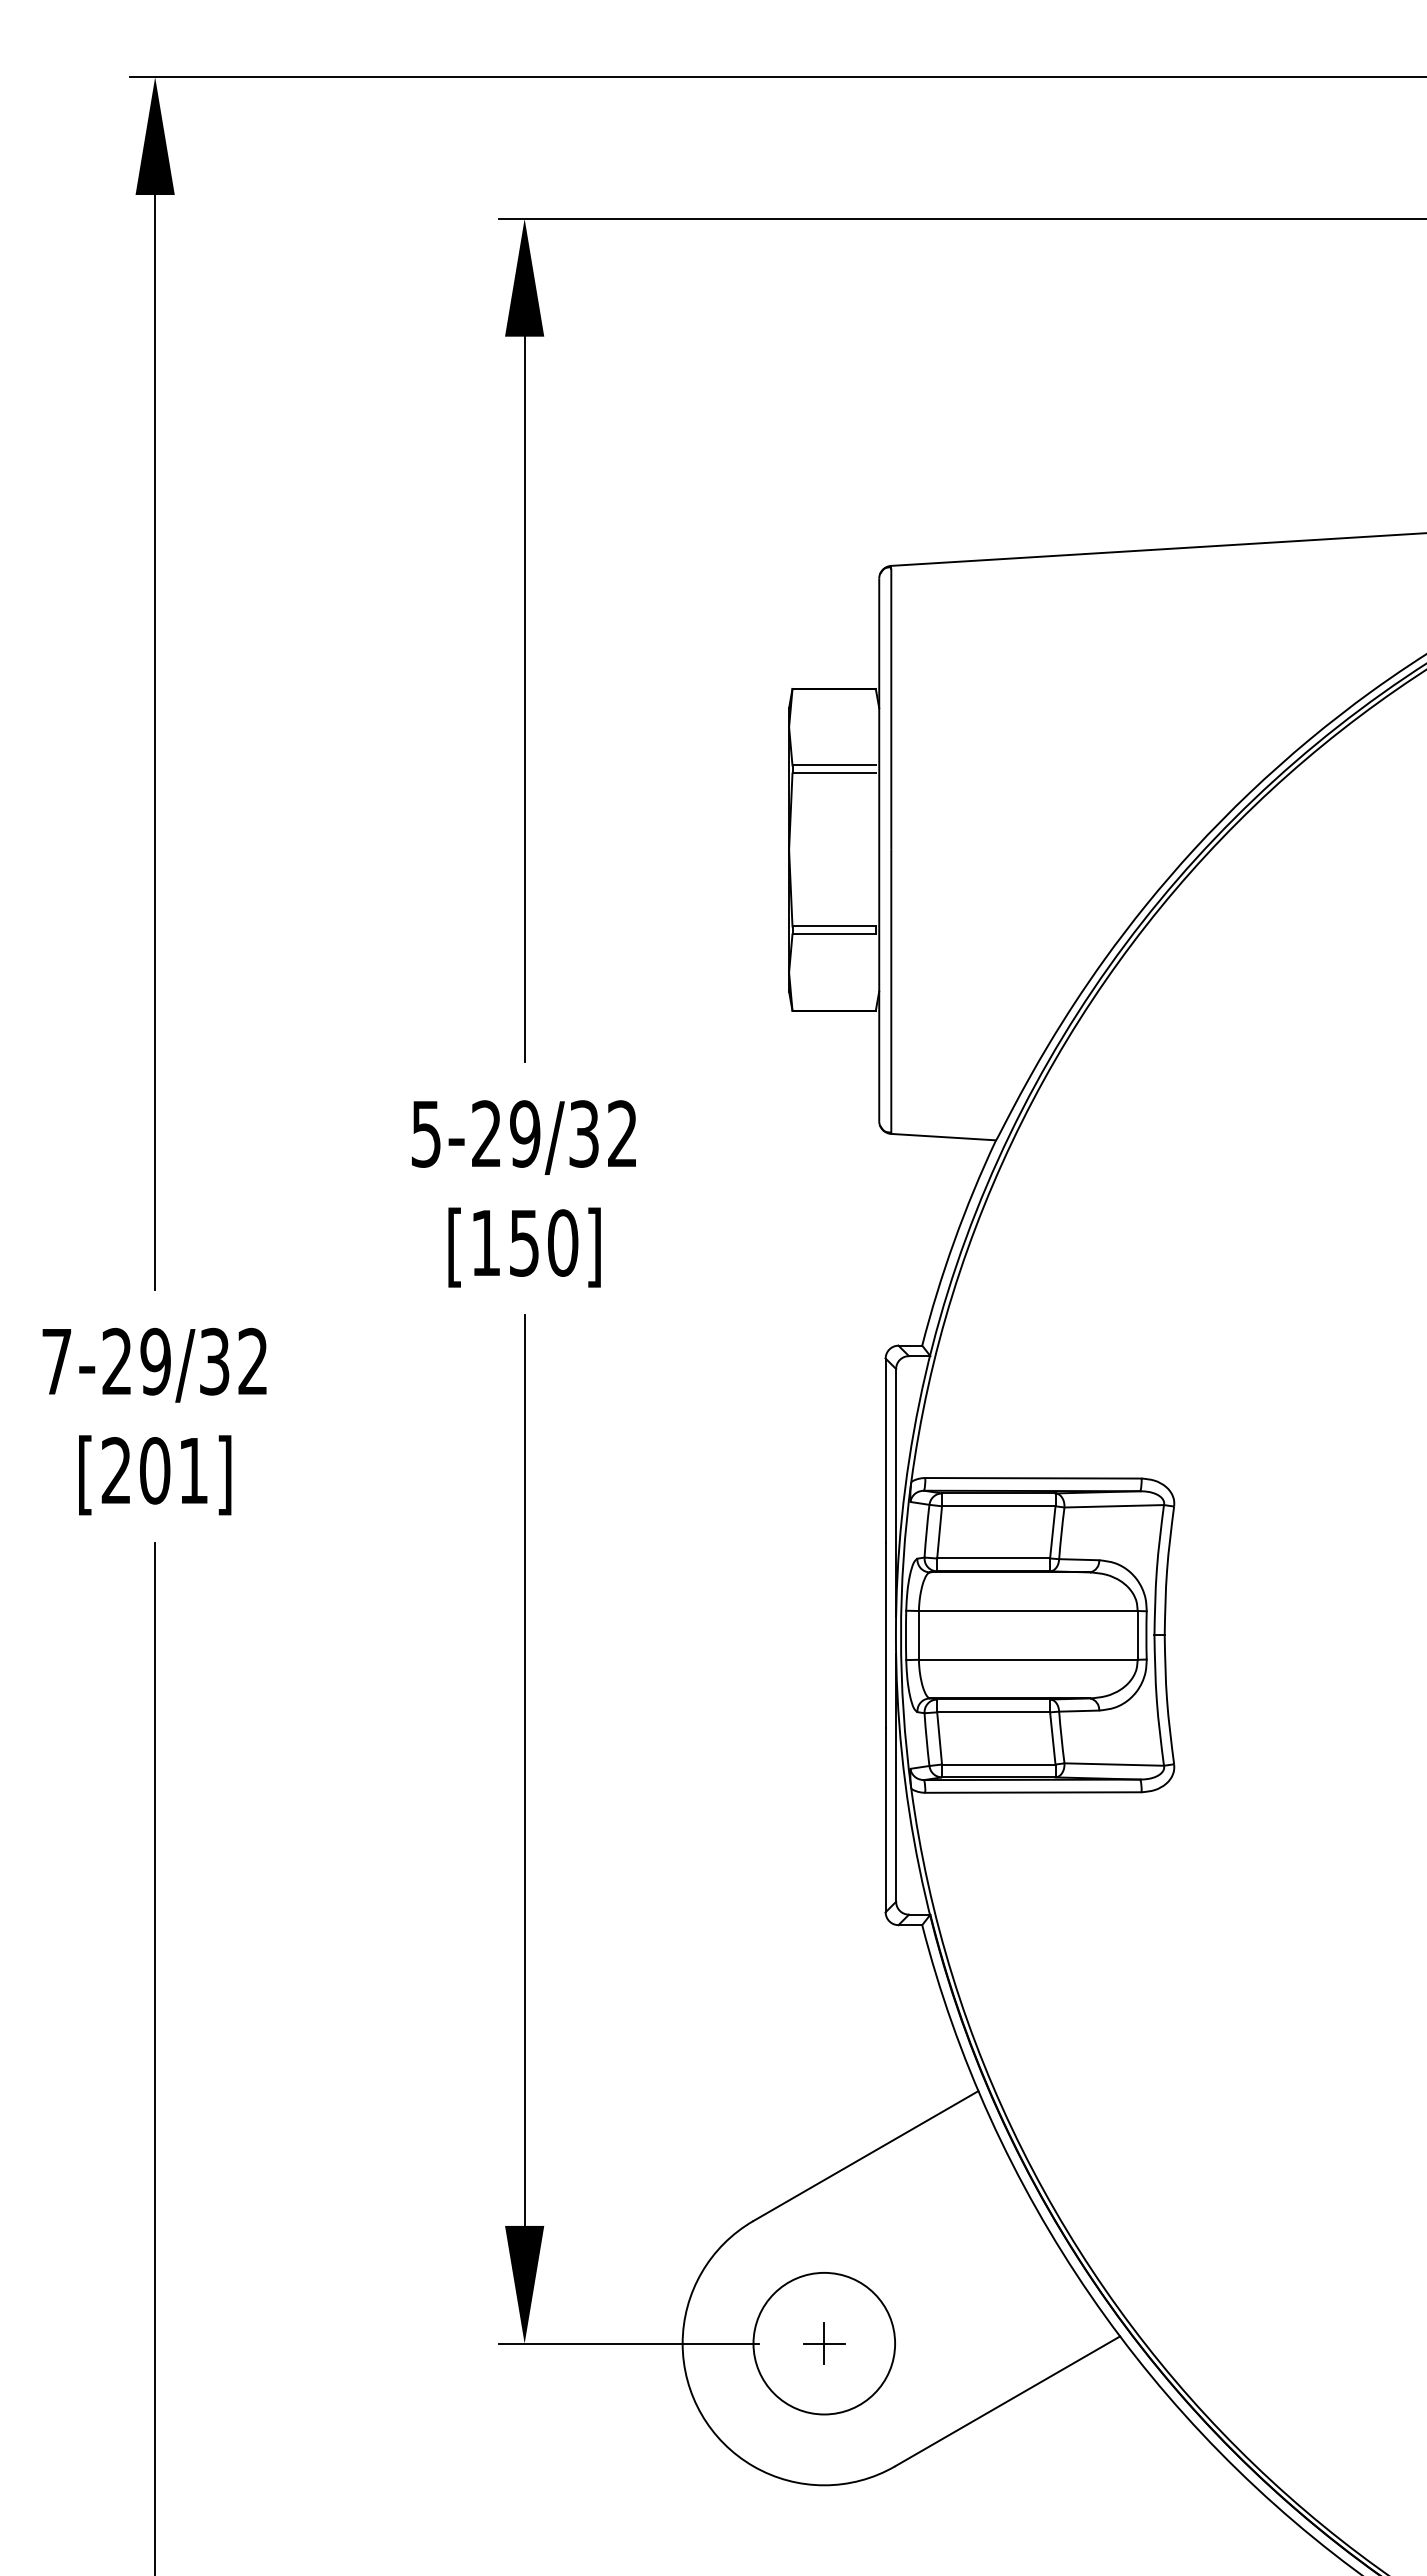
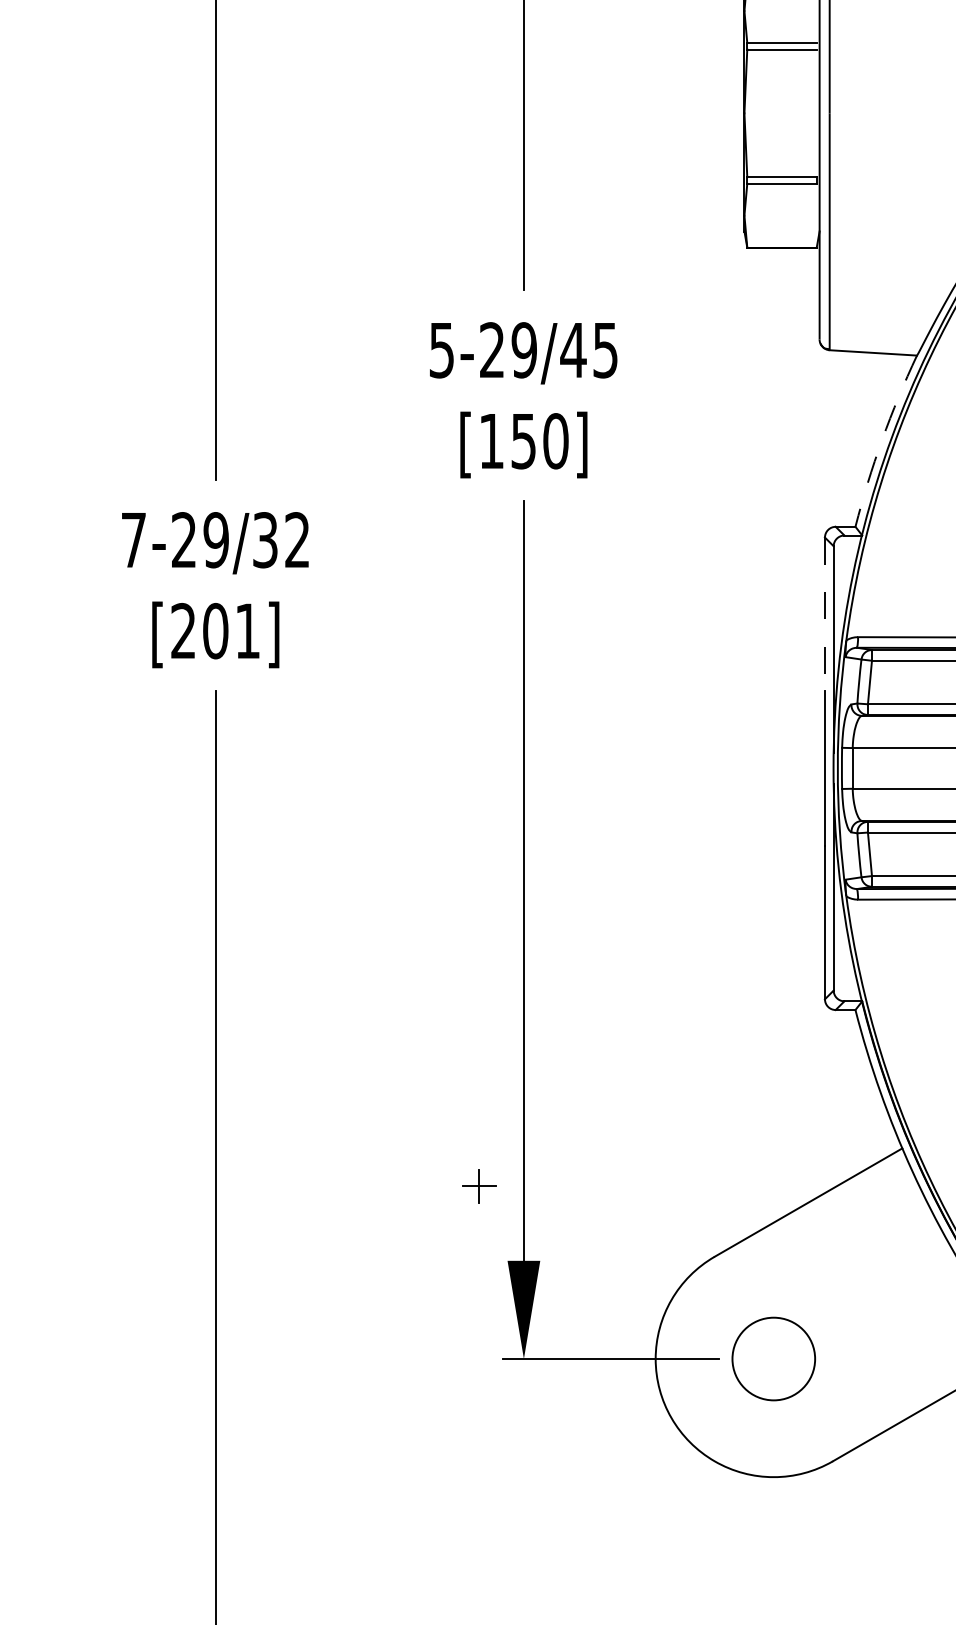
text: (602, 1133) -> (588, 349), 5-29/32 -> 5-29/45
arc: (954, 1241) -> (882, 439), solid -> dashed
line: (885, 1451) -> (824, 615), solid -> dashed
circle: (824, 2343) -> (773, 1358), size x0.7
part: (824, 2343) -> (479, 1186), moved

